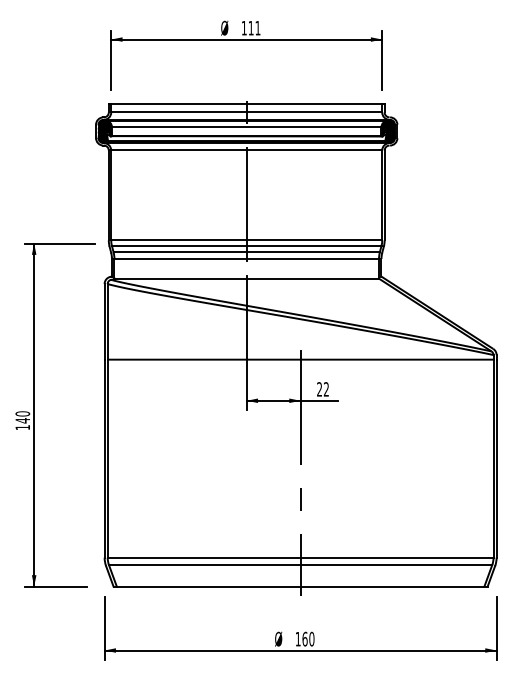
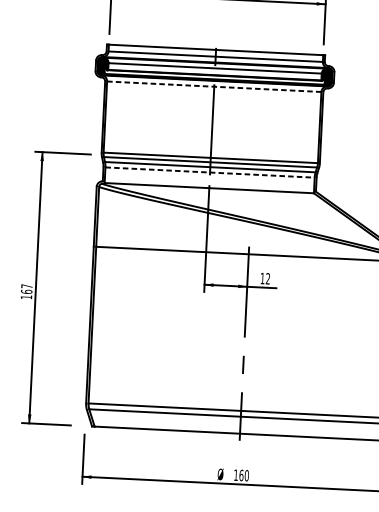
line: (247, 150) -> (214, 86), solid -> dashed
line: (247, 258) -> (210, 172), solid -> dashed
text: (319, 389) -> (262, 278), 22 -> 12
text: (22, 417) -> (26, 289), 140 -> 167

